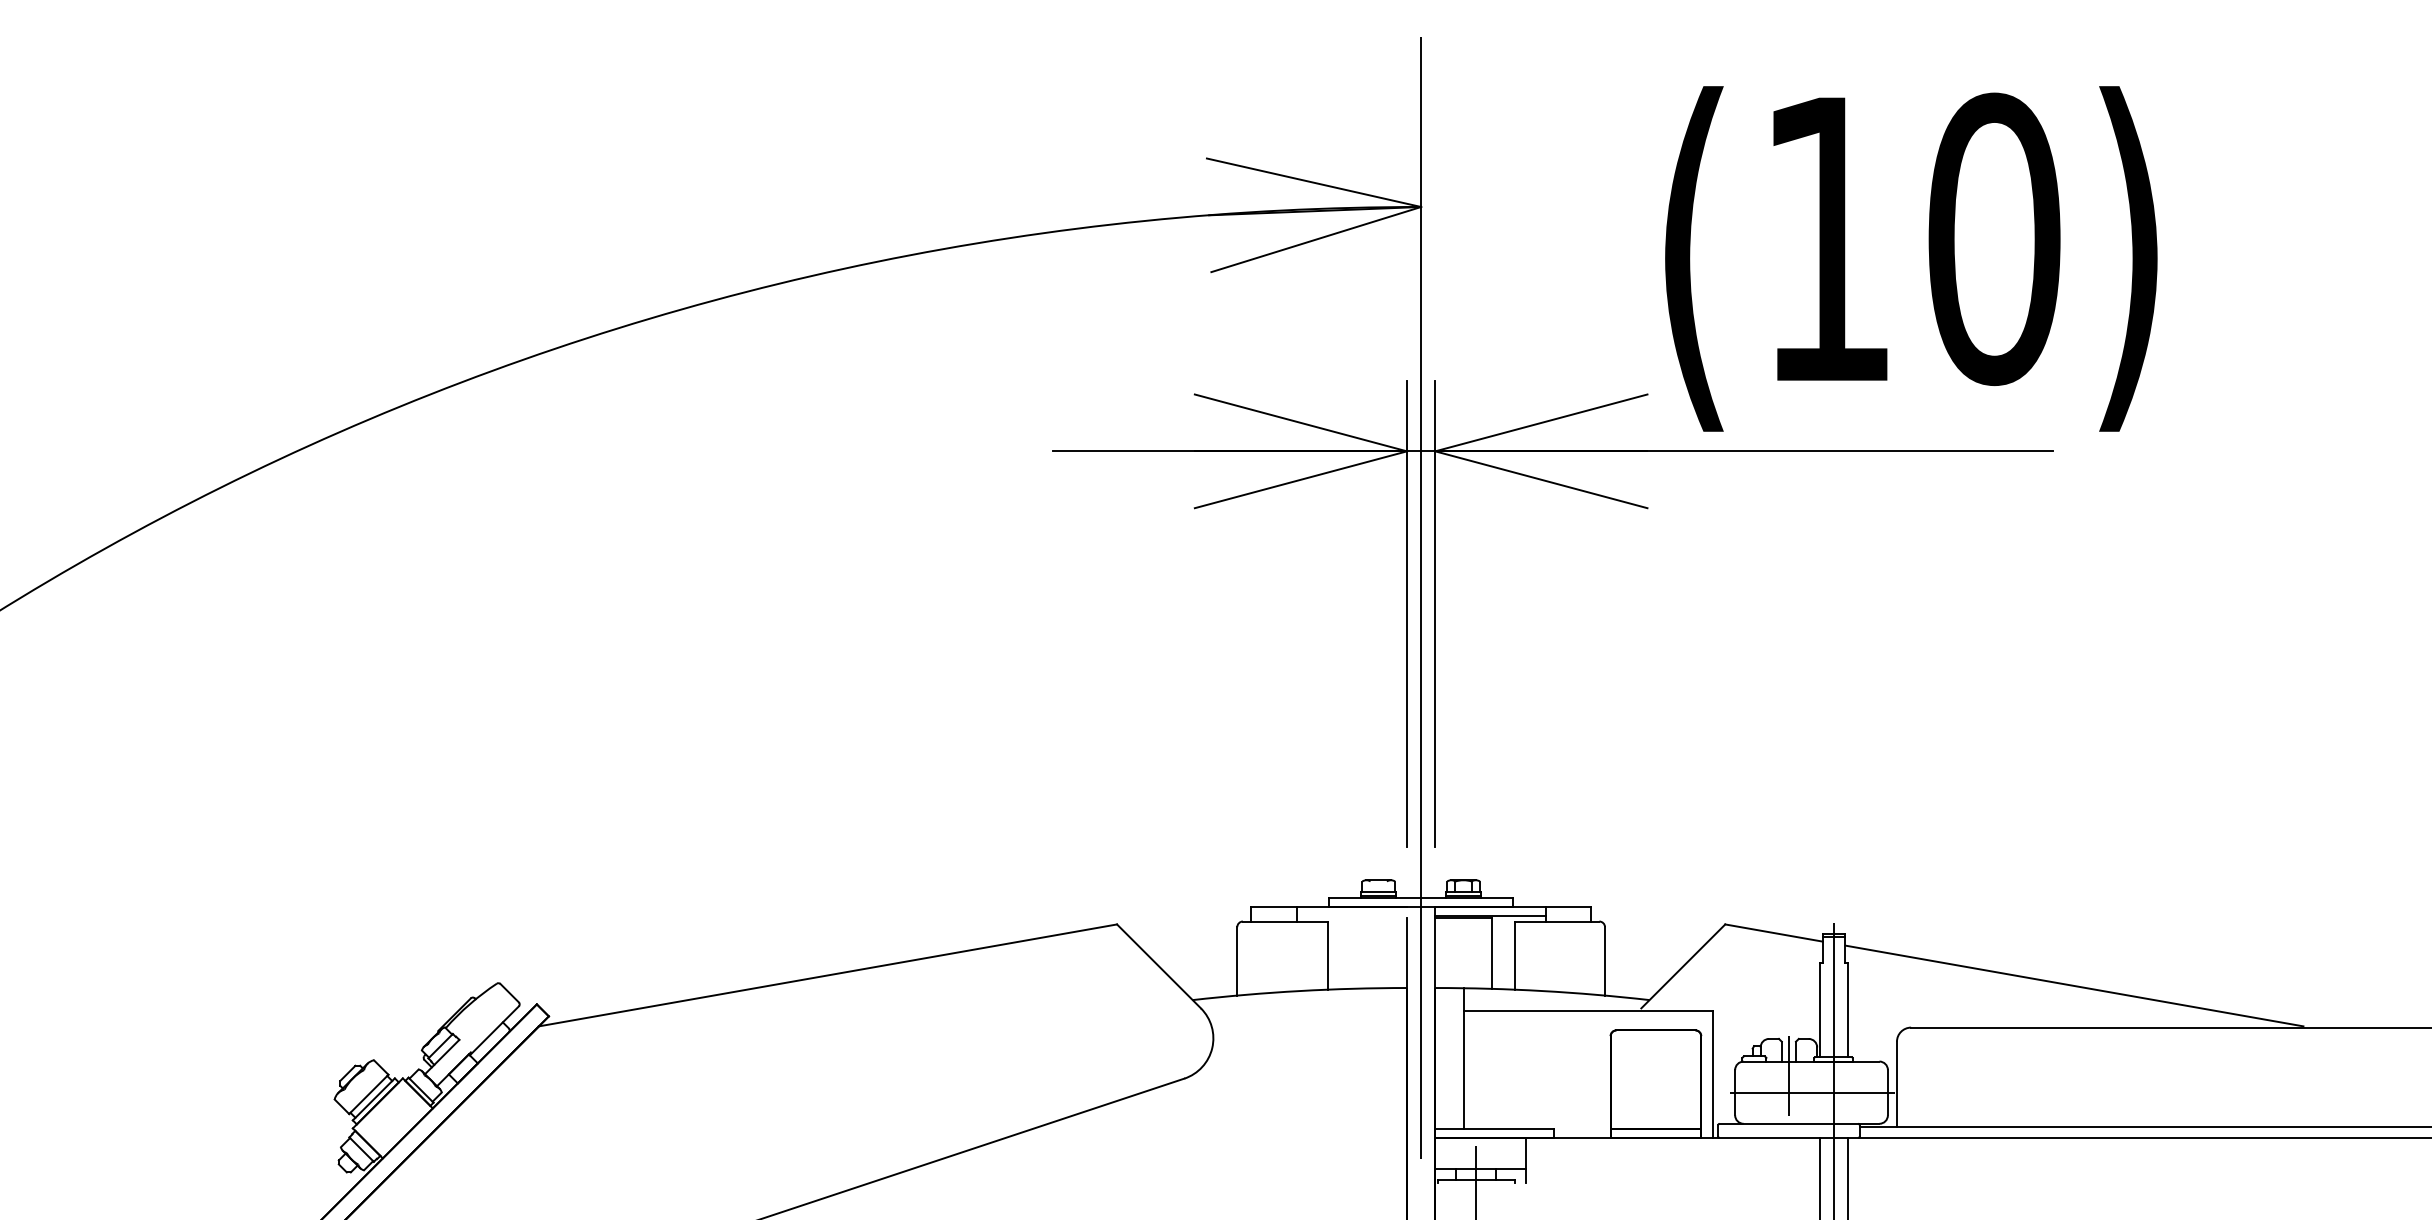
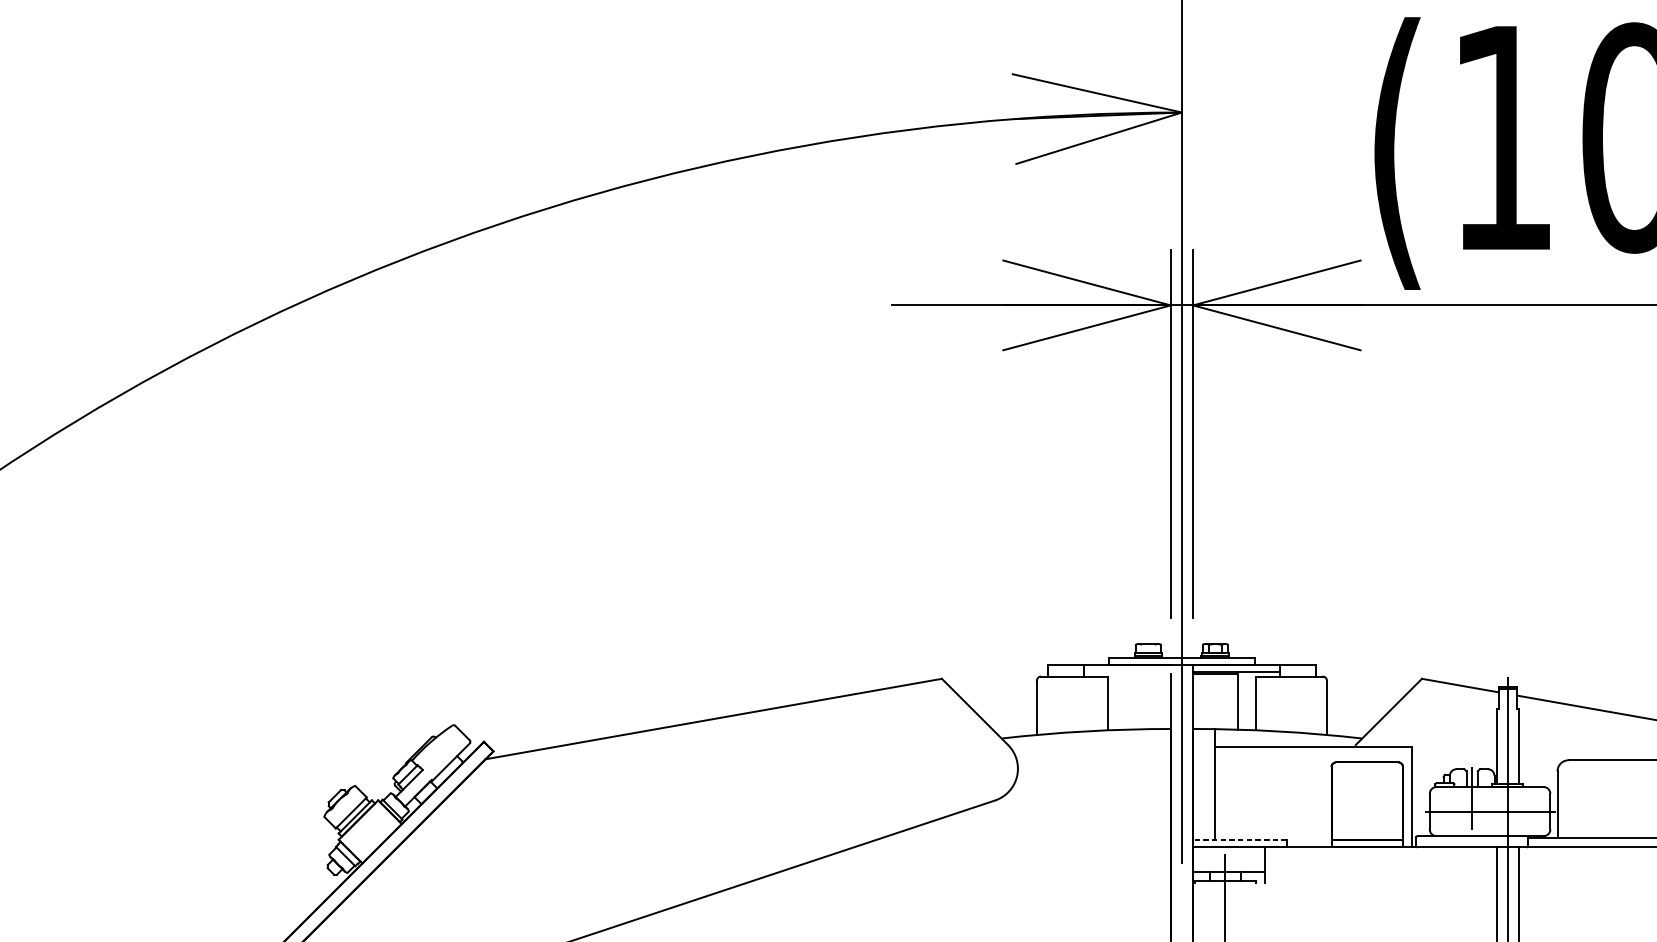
line: (1494, 1128) -> (1239, 839), solid -> dashed

